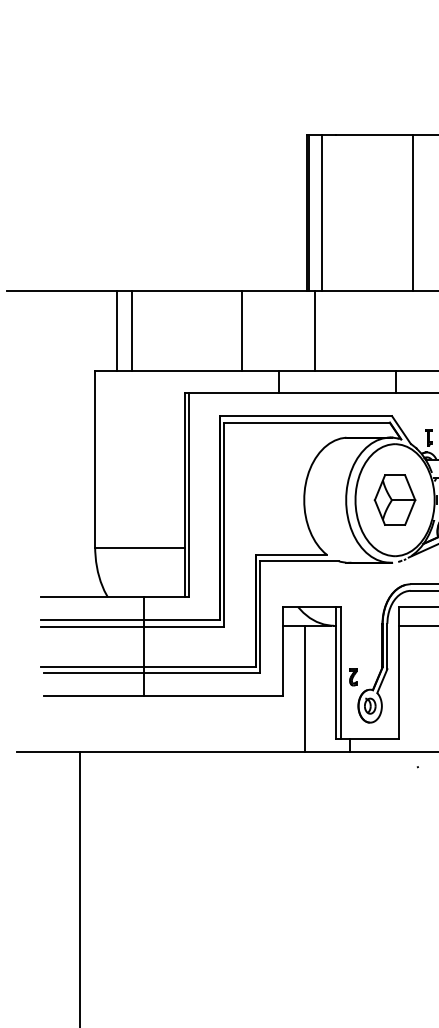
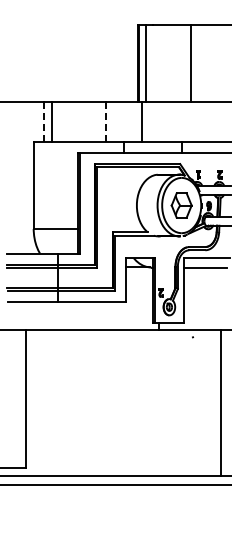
line: (117, 331) -> (44, 122), solid -> dashed
line: (242, 331) -> (106, 122), solid -> dashed
line: (305, 688) -> (137, 298), removed

